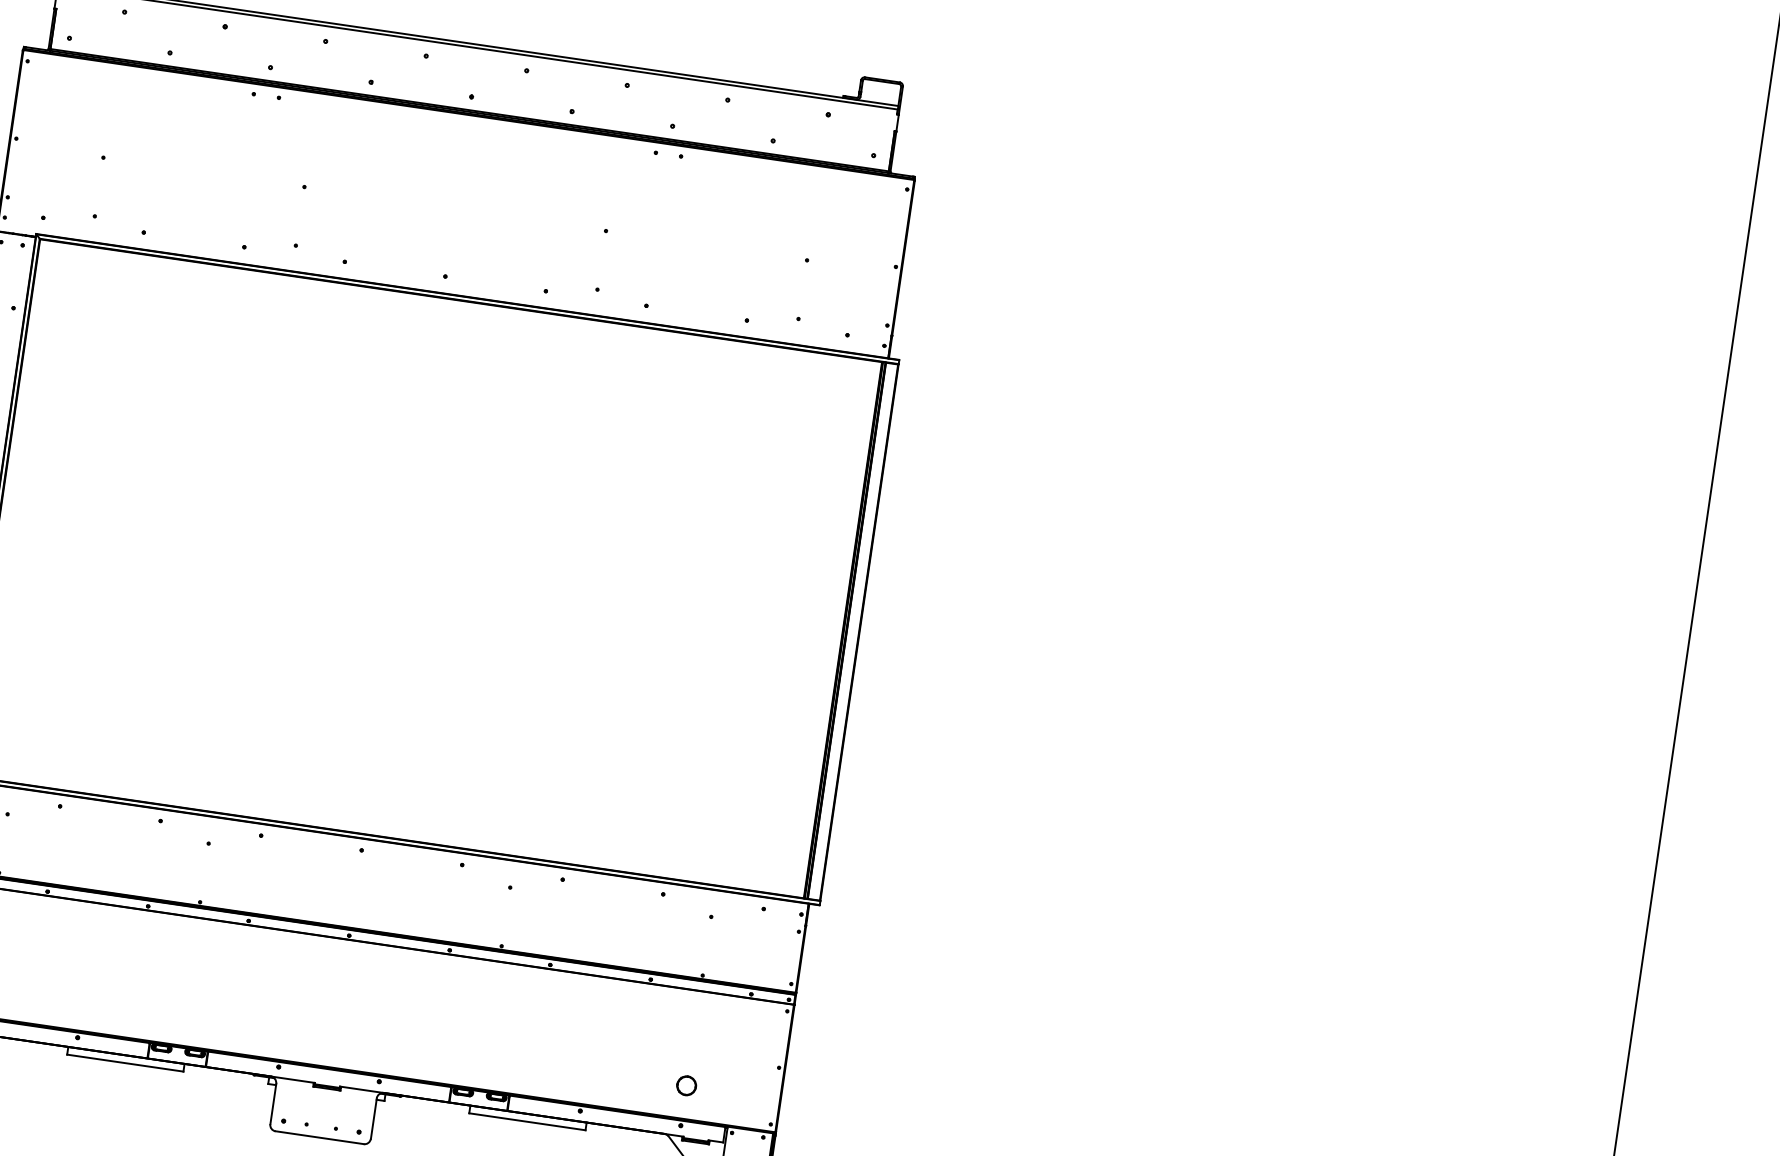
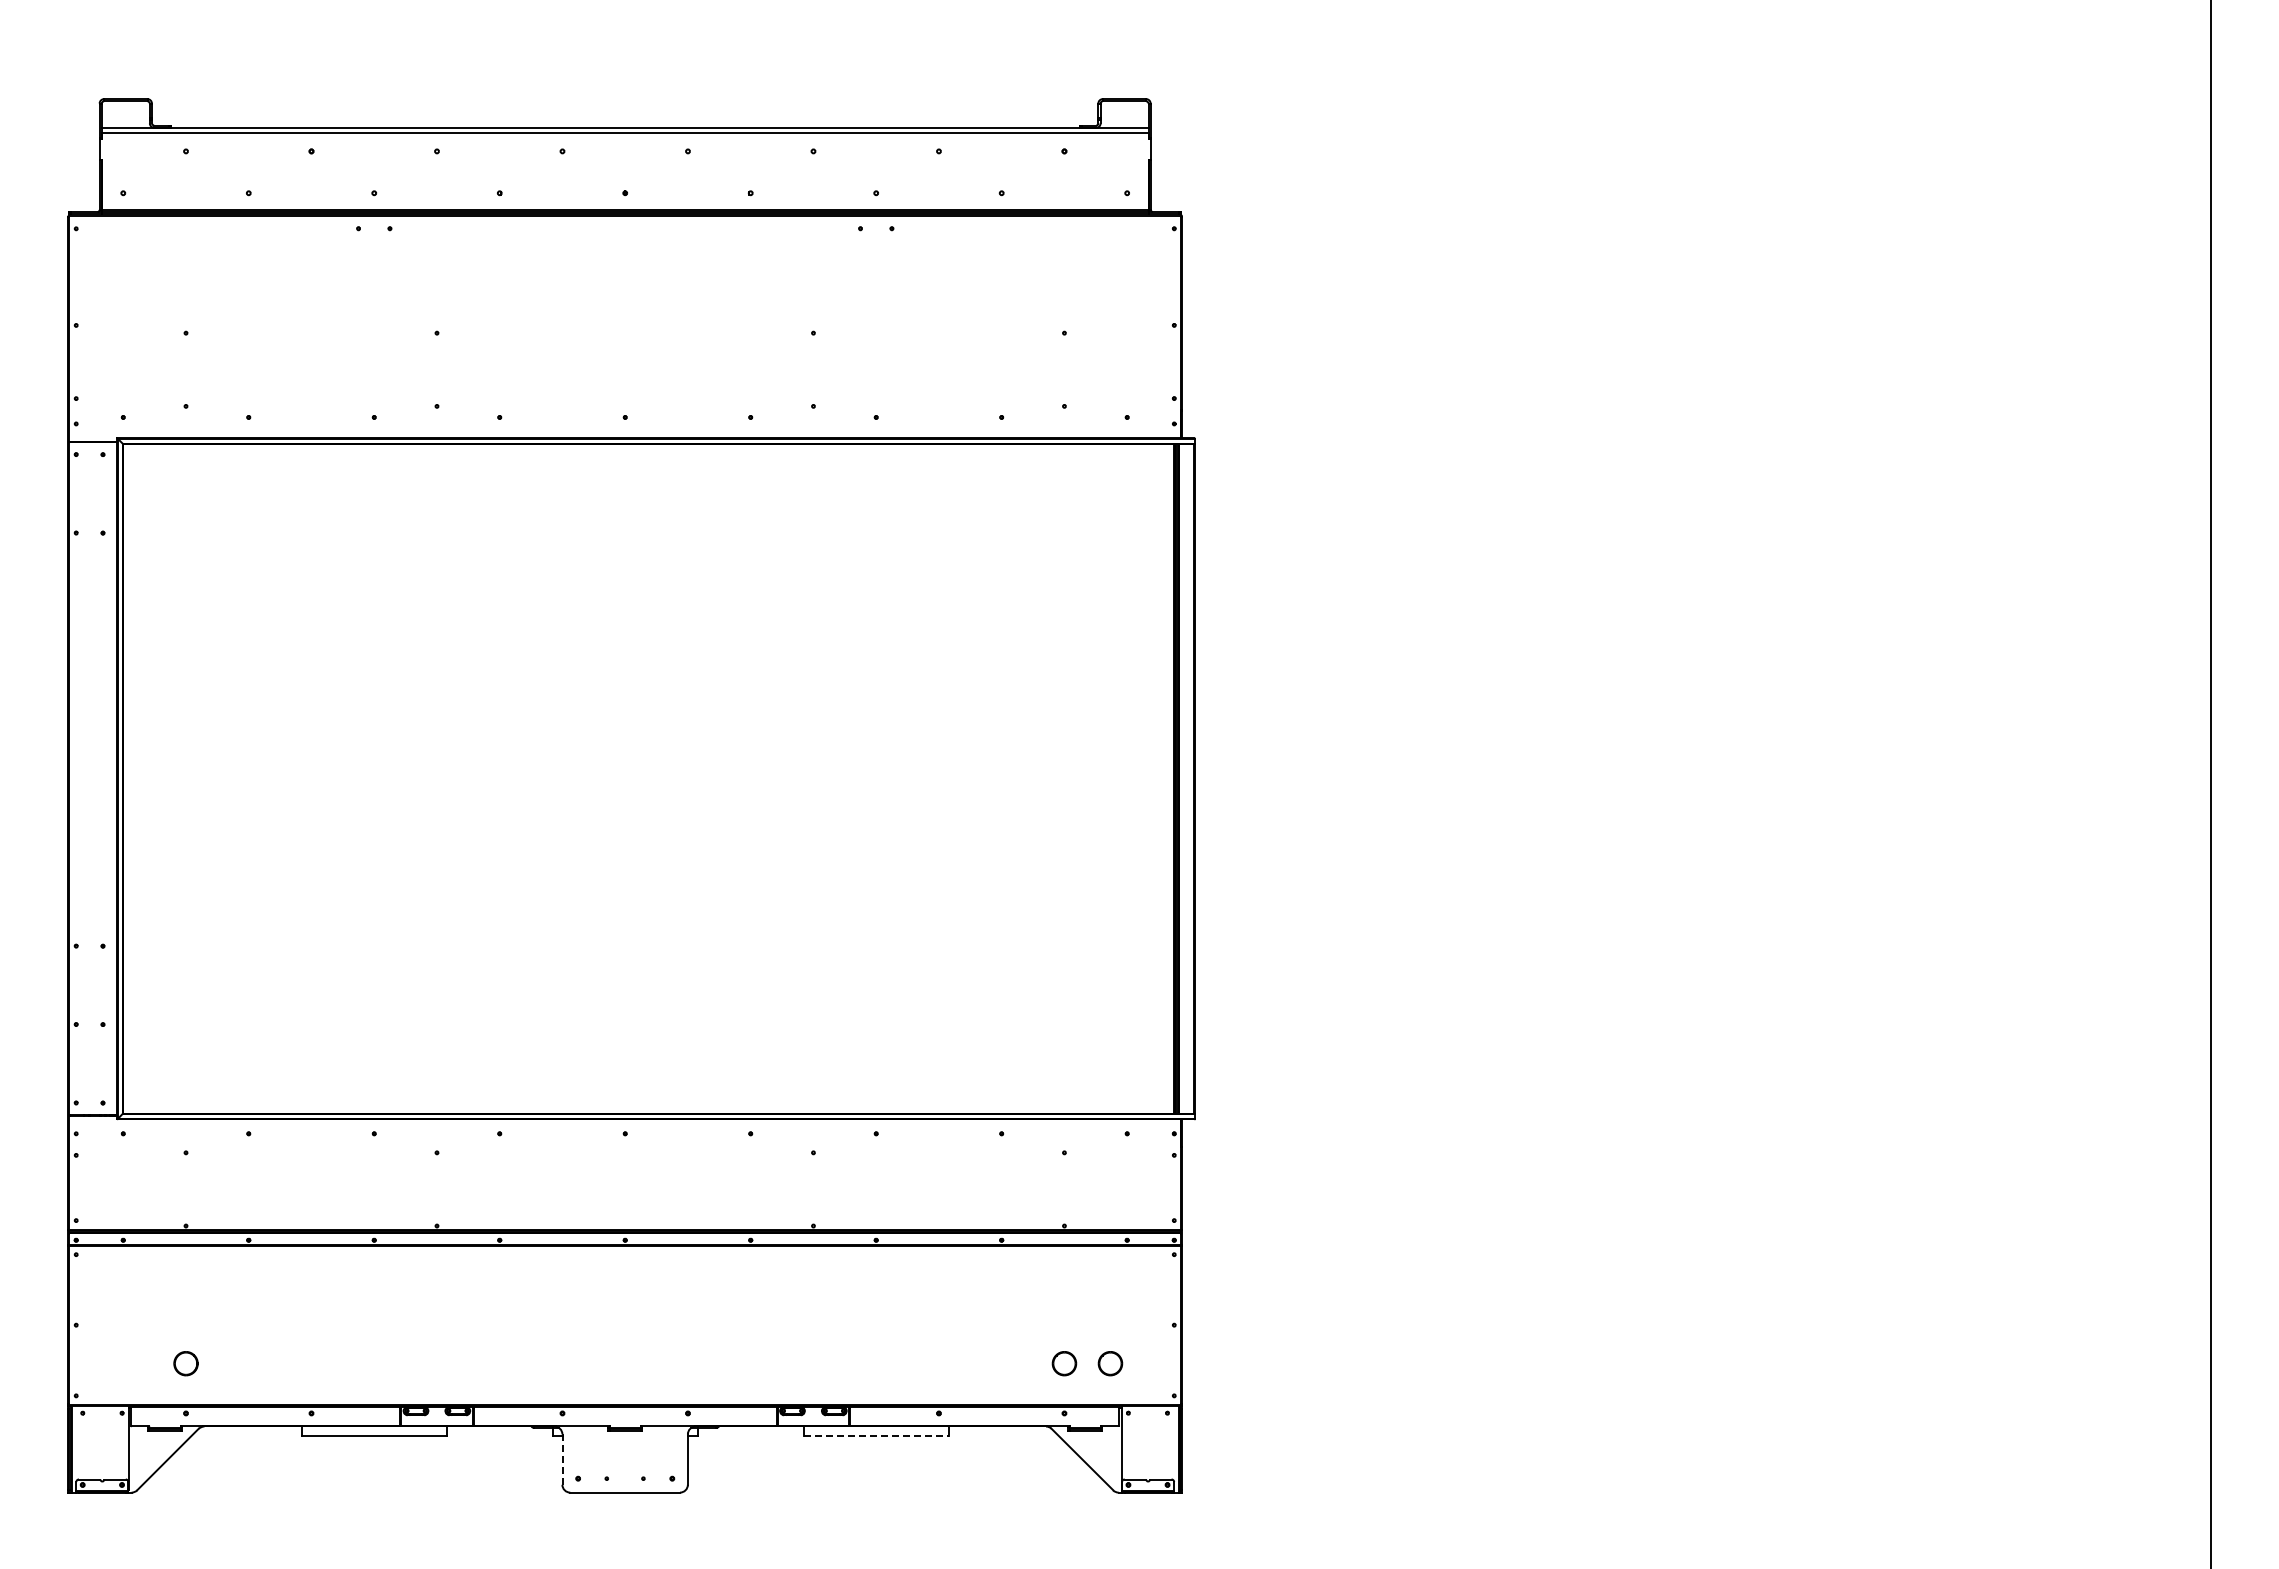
part: (723, 1091) -> (1110, 1363), added
line: (273, 1103) -> (562, 1459), solid -> dashed
line: (527, 1122) -> (876, 1436), solid -> dashed

